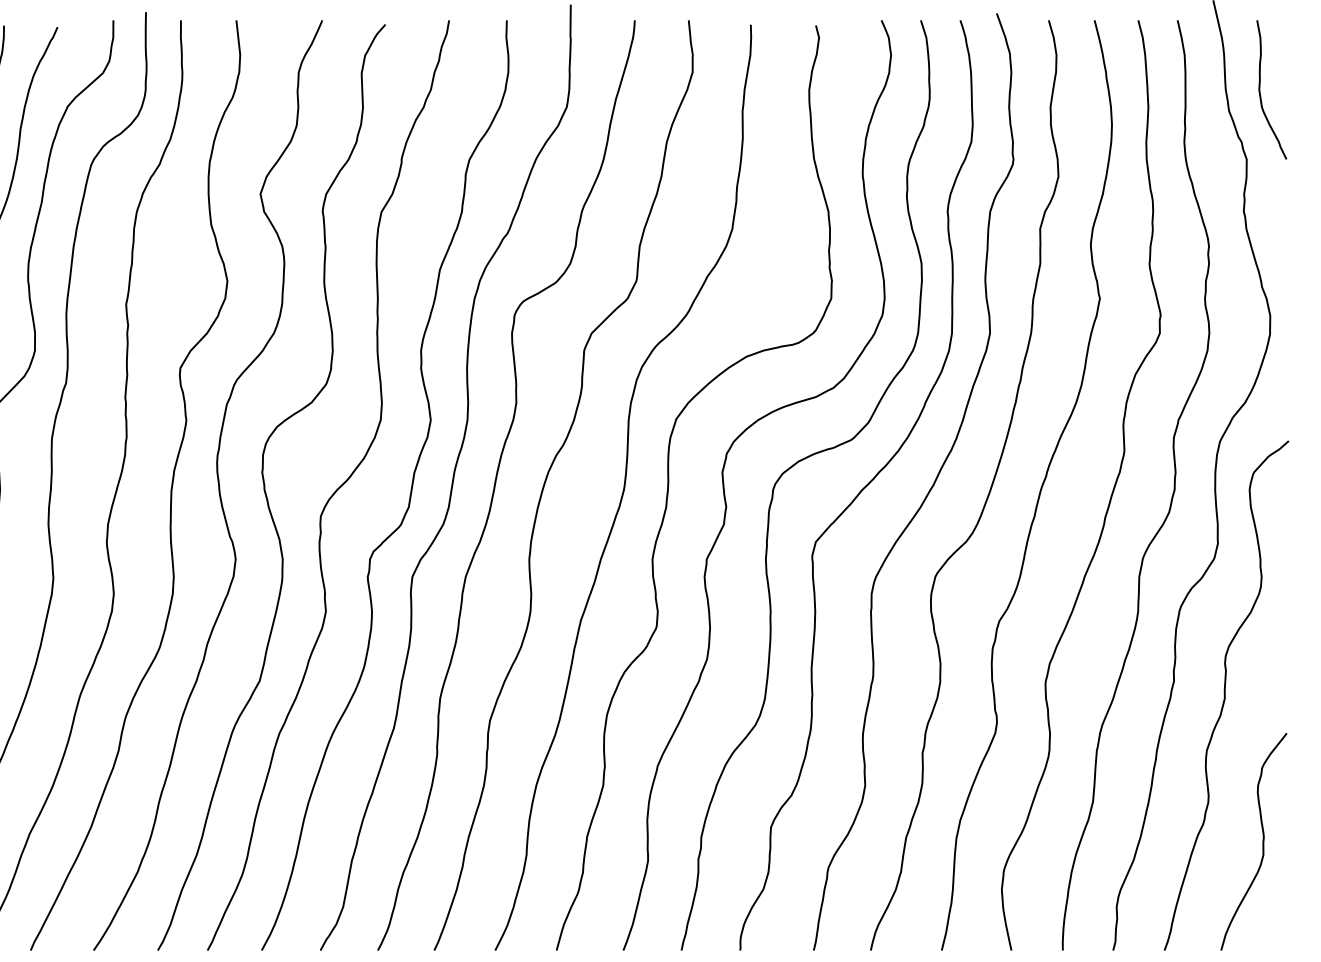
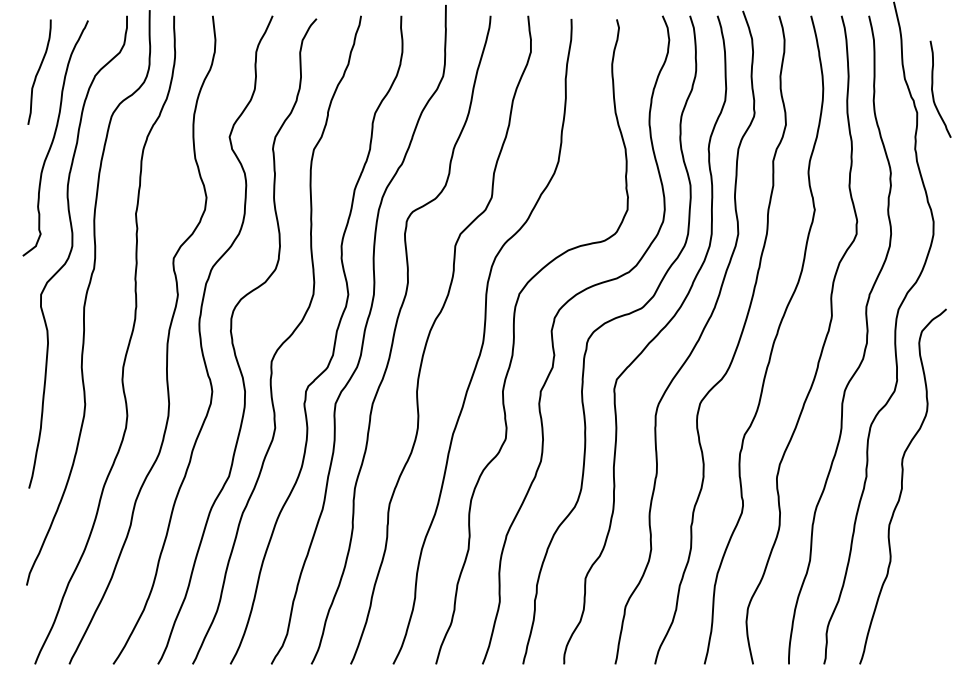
curve: (1261, 91) -> (933, 90), moved
curve: (1261, 843) -> (927, 589), removed

